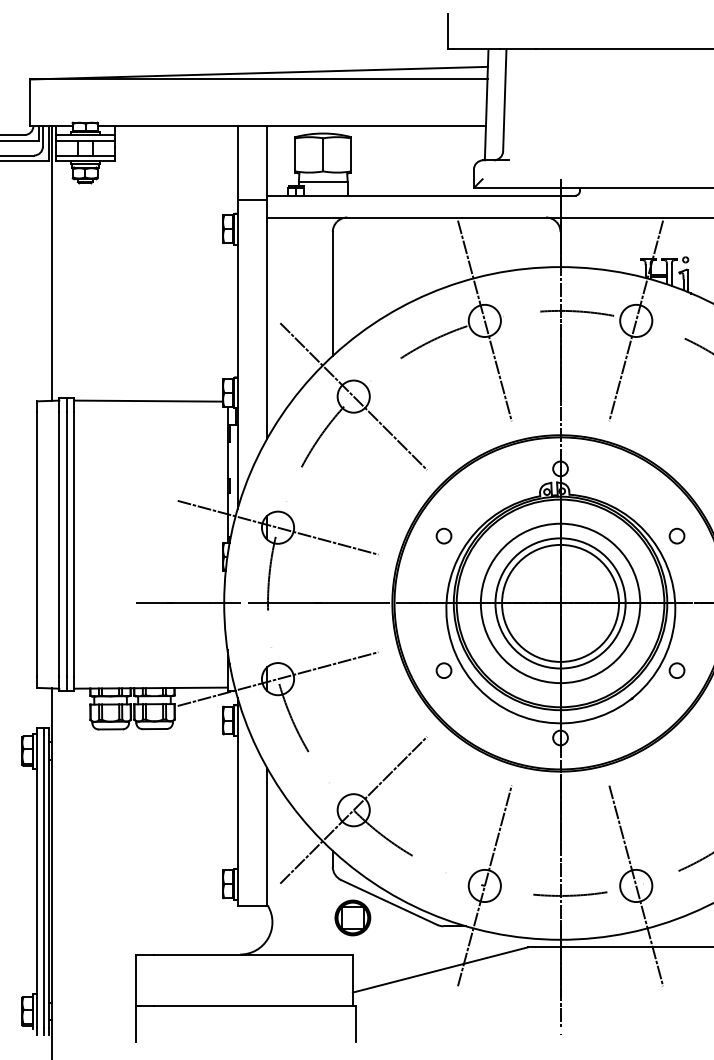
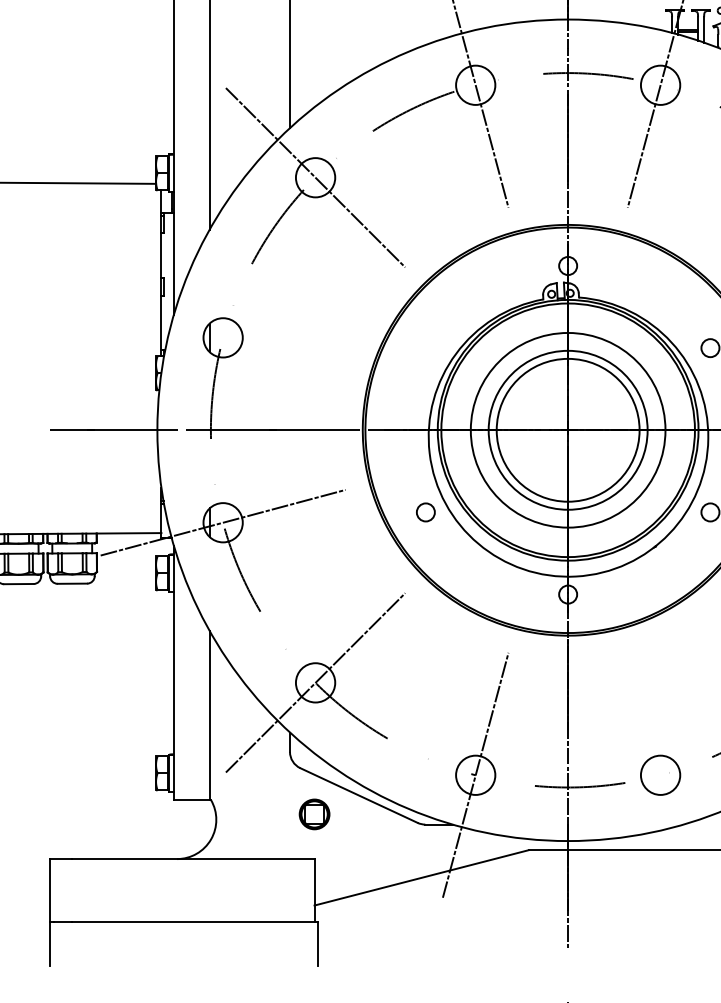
line: (277, 527) -> (222, 337), removed
circle: (443, 535) -> (425, 347), removed
line: (636, 885) -> (660, 774), removed
part: (352, 917) -> (314, 813), size x0.7

